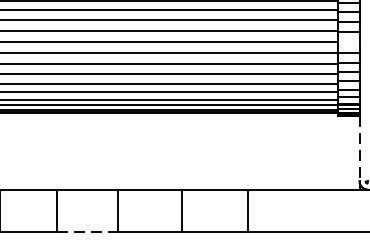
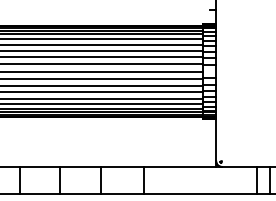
line: (359, 148) -> (216, 140), dashed -> solid
line: (87, 232) -> (40, 194), dashed -> solid

